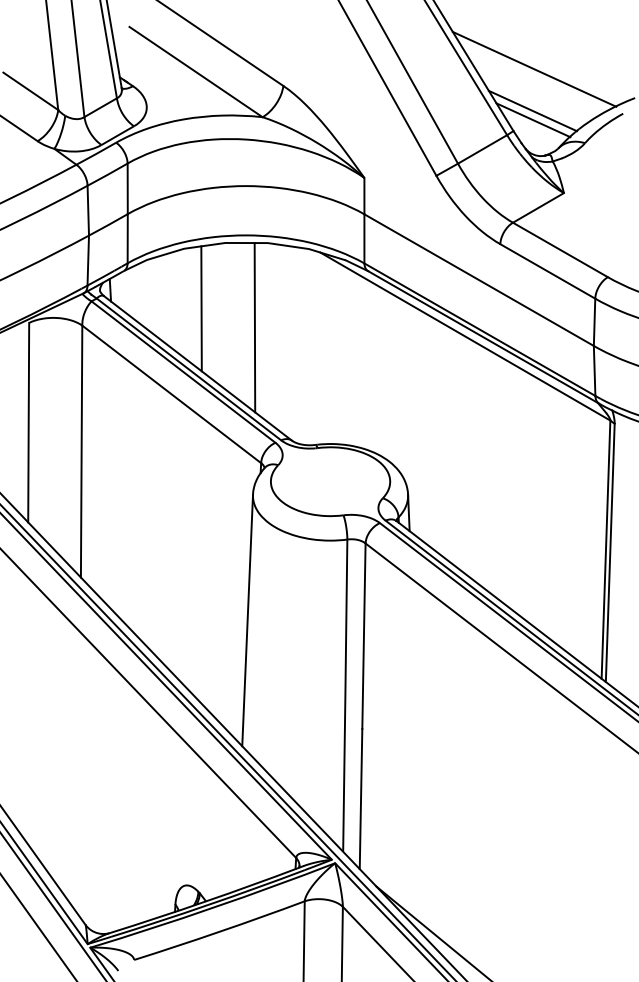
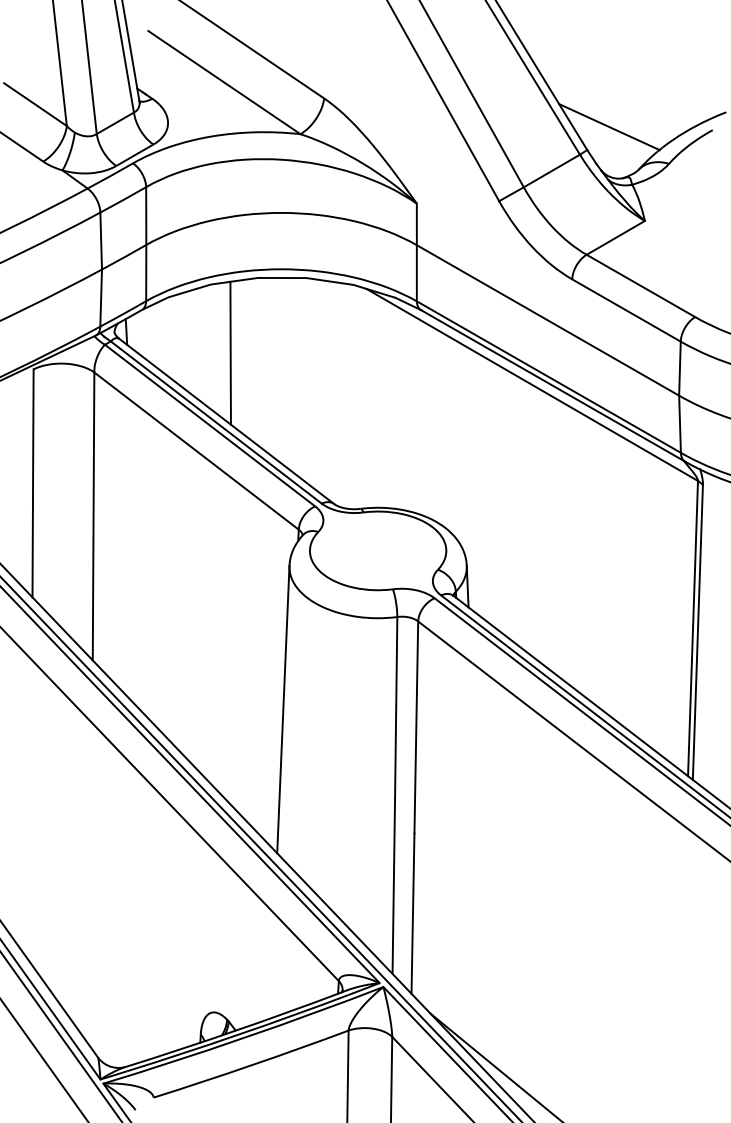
line: (534, 68) -> (611, 78), removed
line: (533, 120) -> (610, 137), removed
line: (254, 327) -> (291, 374), removed

